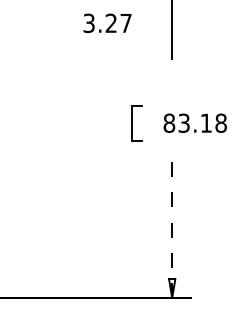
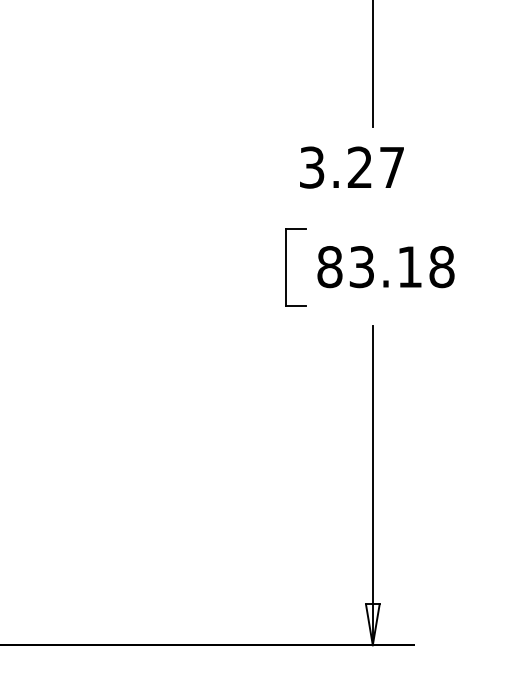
text: (107, 22) -> (351, 165), moved
text: (194, 122) -> (384, 265), moved
line: (172, 224) -> (373, 486), dashed -> solid

